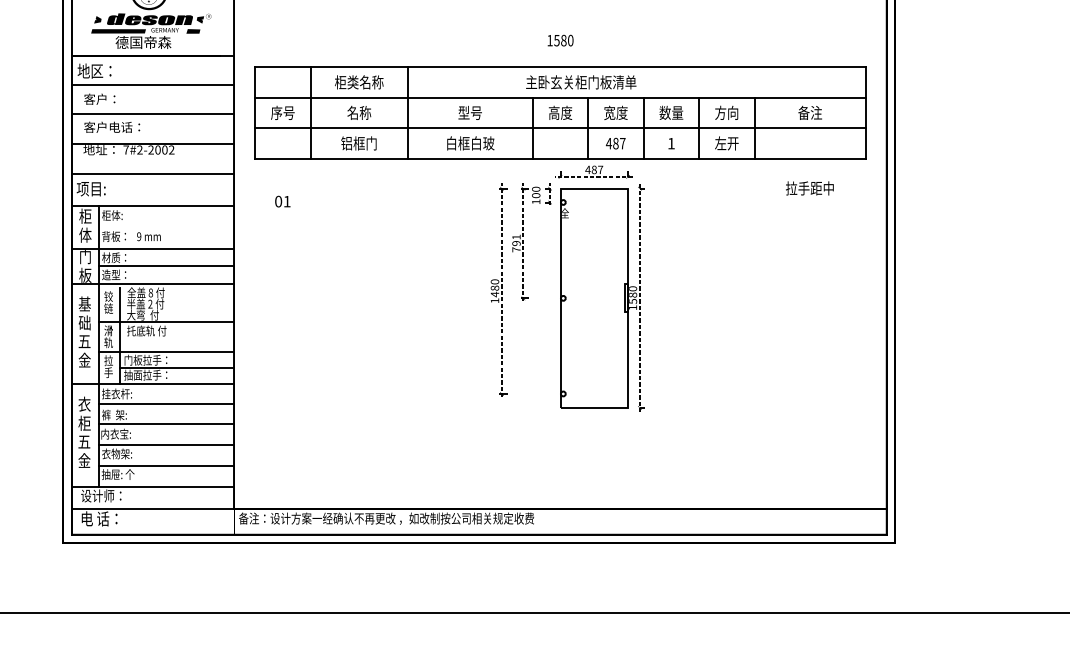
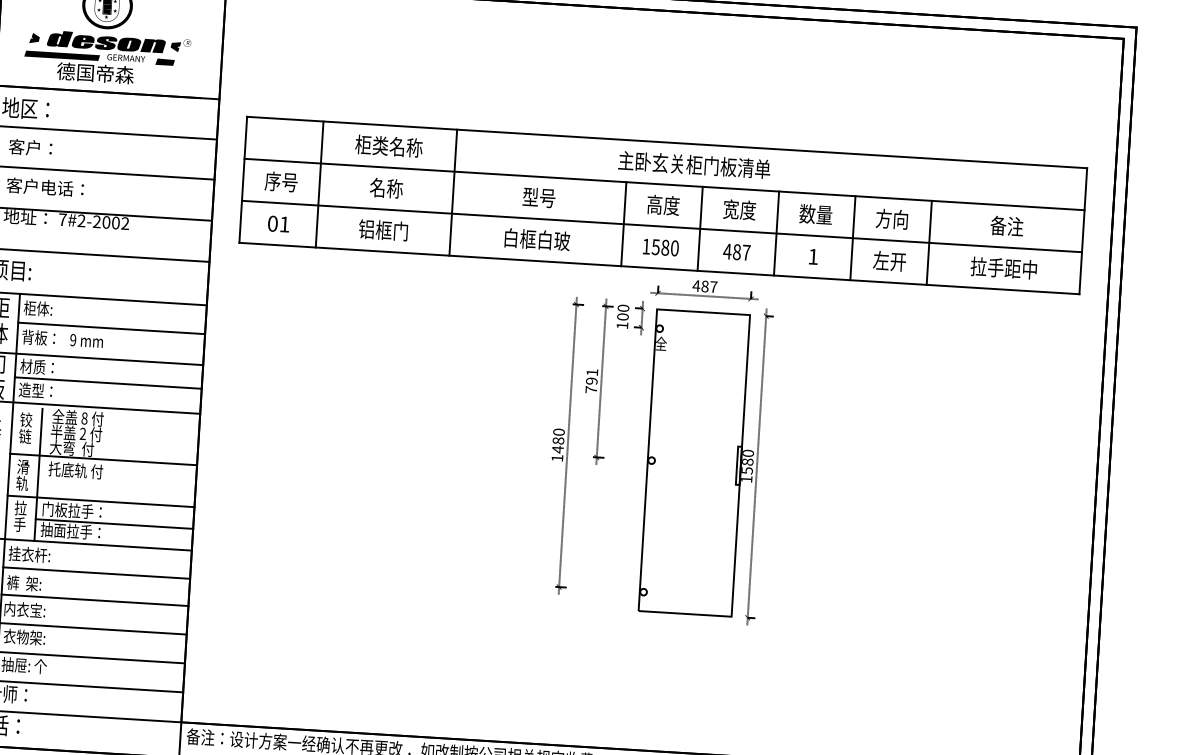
text: (560, 40) -> (660, 247), moved
text: (809, 188) -> (1003, 268), moved
text: (282, 201) -> (278, 223), moved
line: (166, 226) -> (111, 328), added

